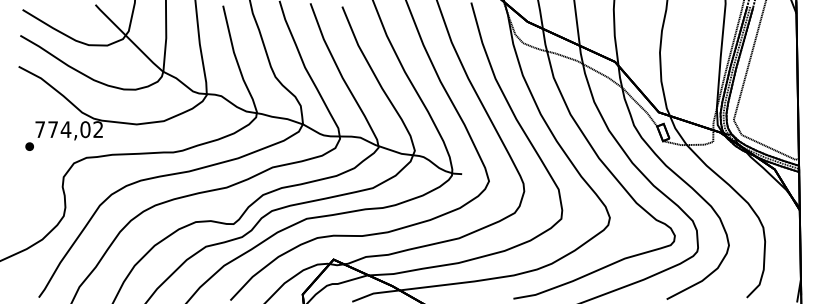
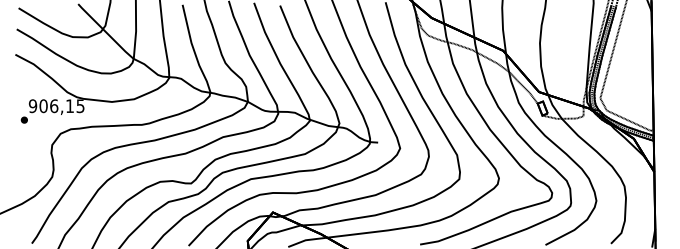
text: (68, 129) -> (56, 106), 774,02 -> 906,15

